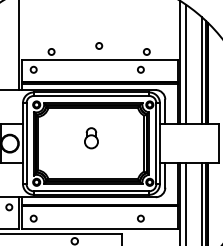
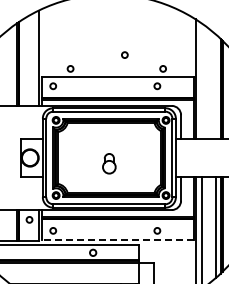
circle: (98, 45) -> (124, 54), moved
line: (186, 63) -> (201, 80), removed
line: (201, 70) -> (216, 86), removed
part: (91, 137) -> (109, 163), moved
line: (100, 228) -> (118, 240), solid -> dashed

